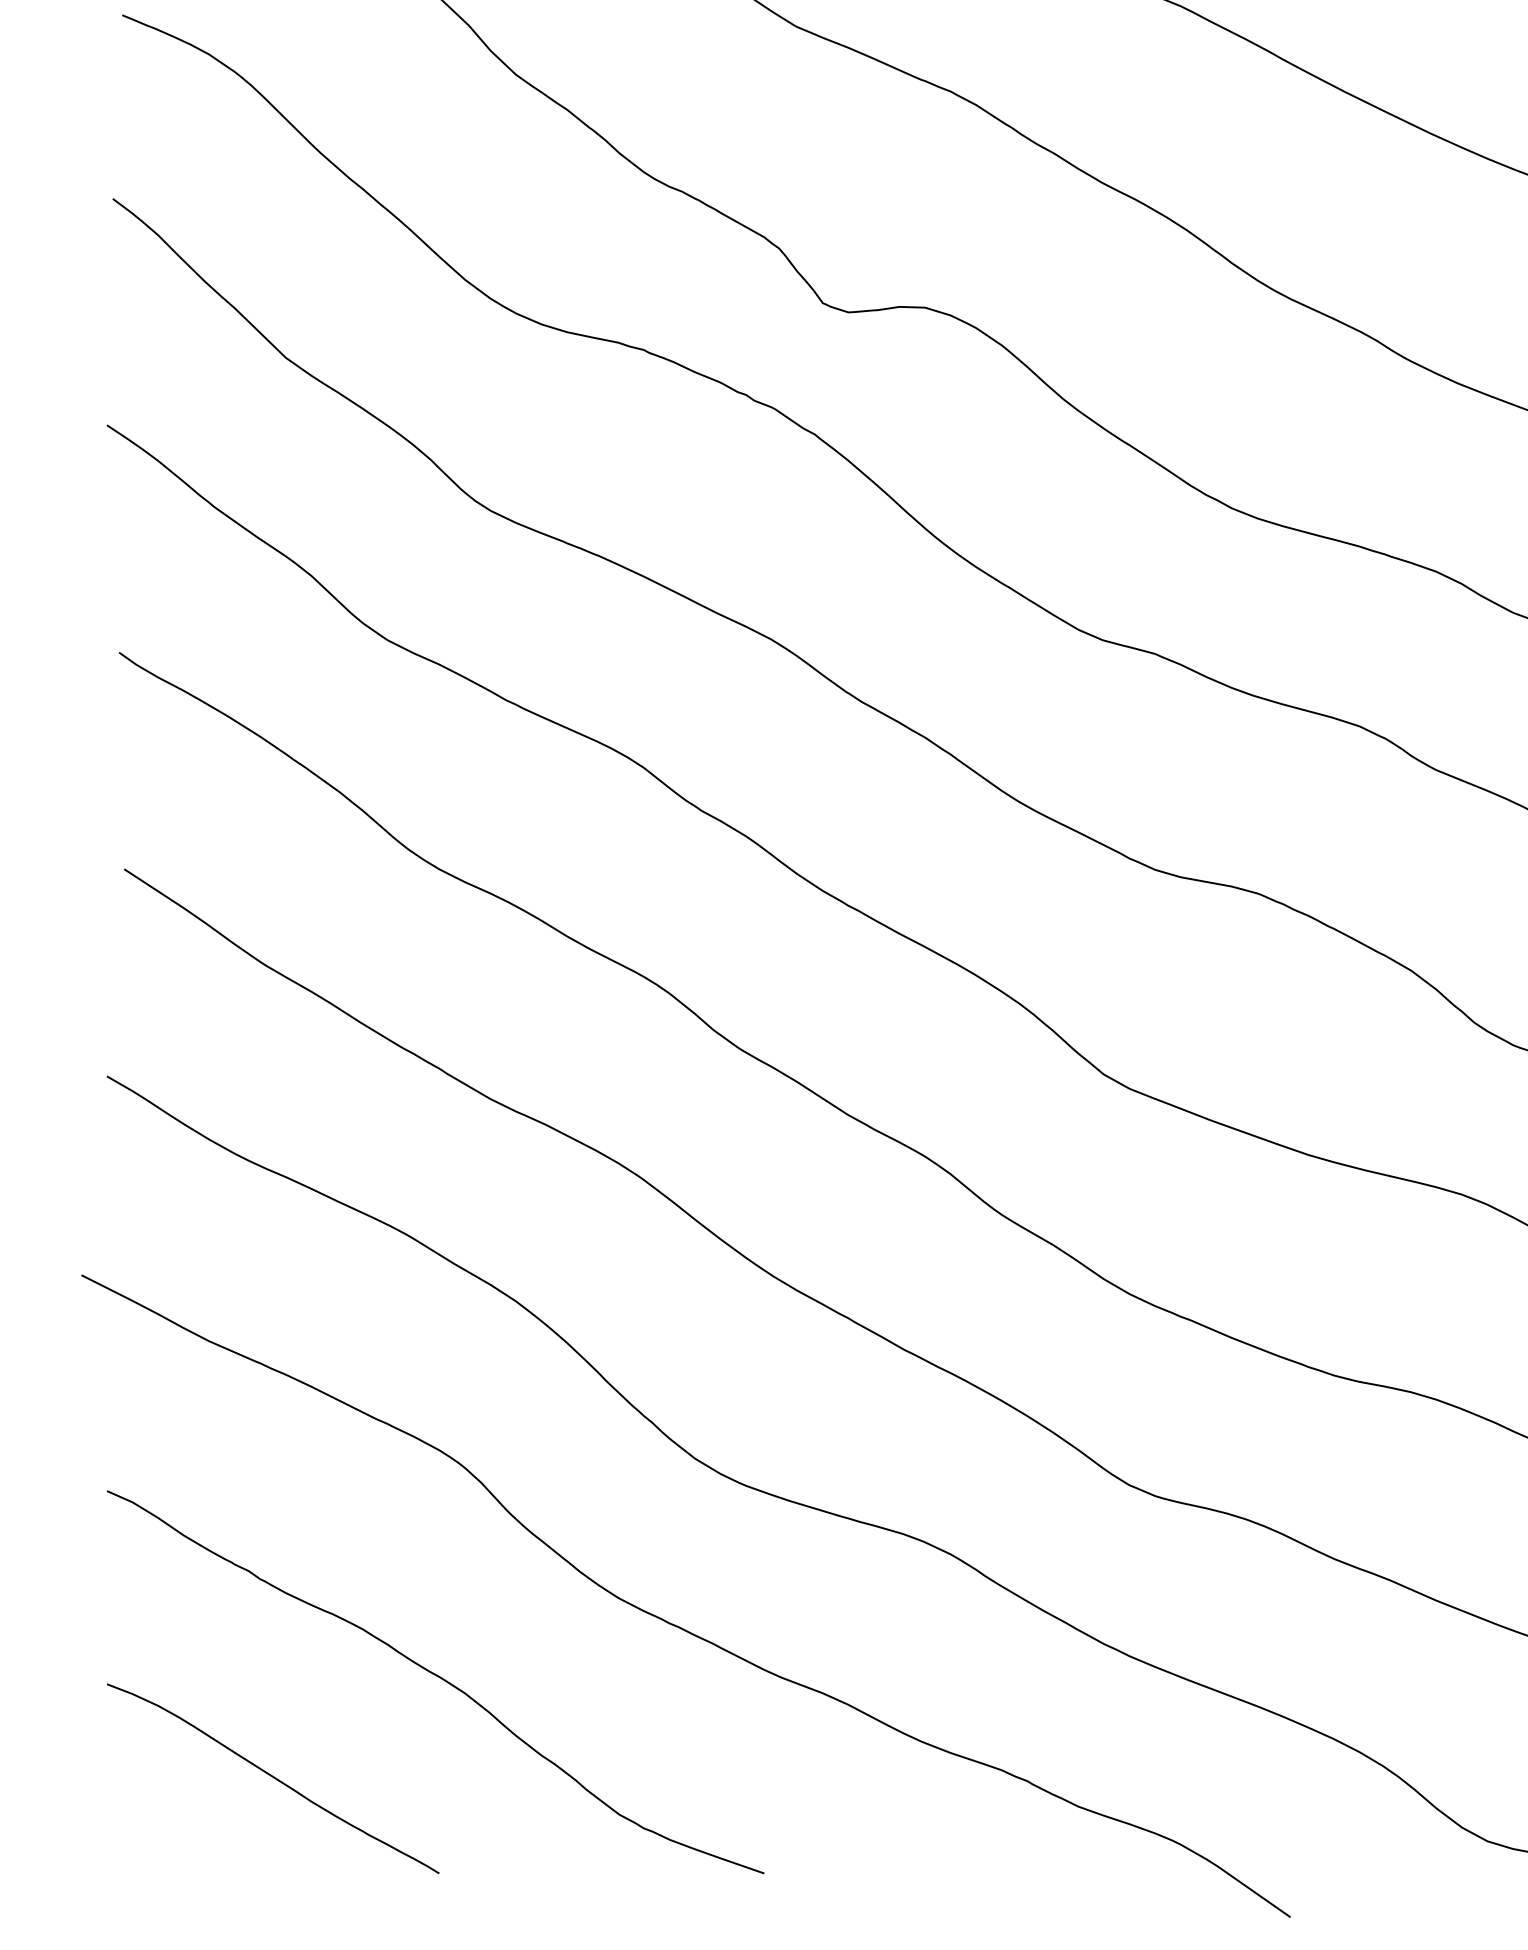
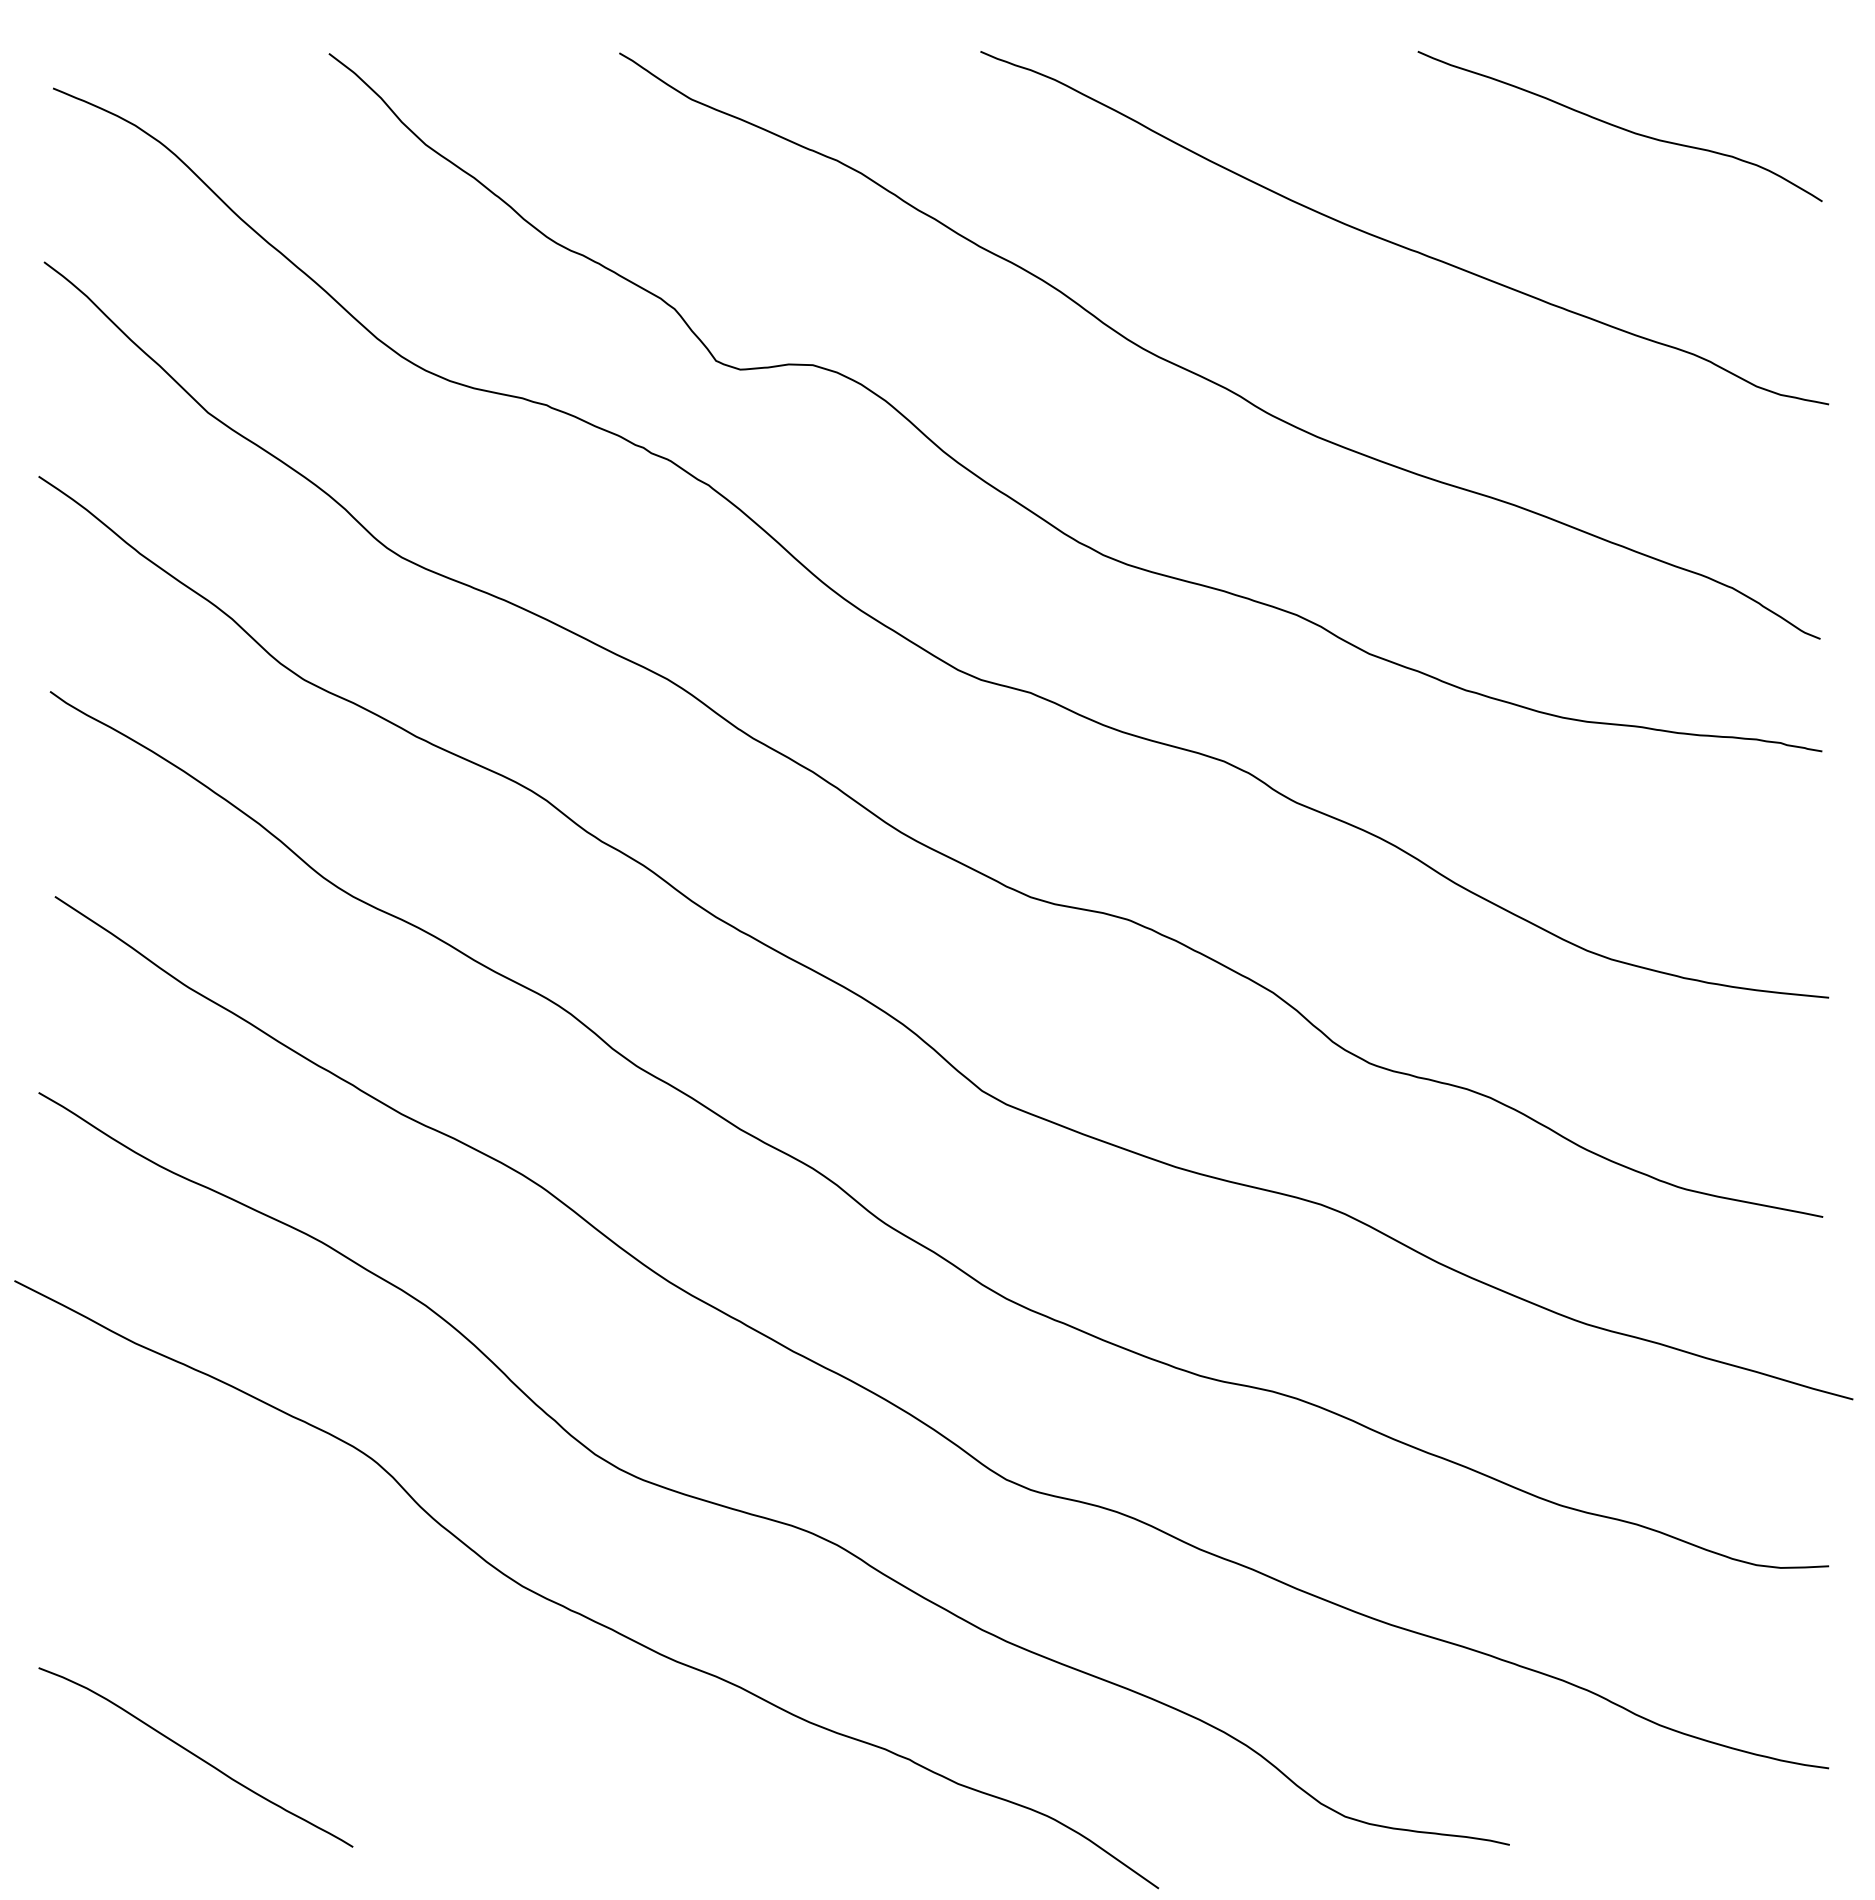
curve: (437, 1677) -> (351, 1661), removed

